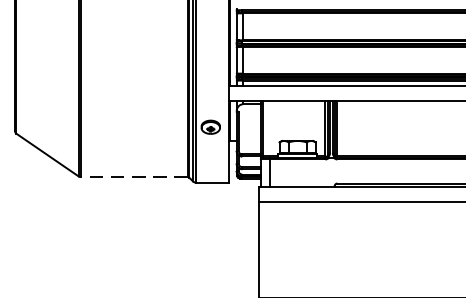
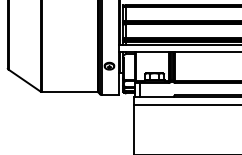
line: (133, 177) -> (69, 92), dashed -> solid

